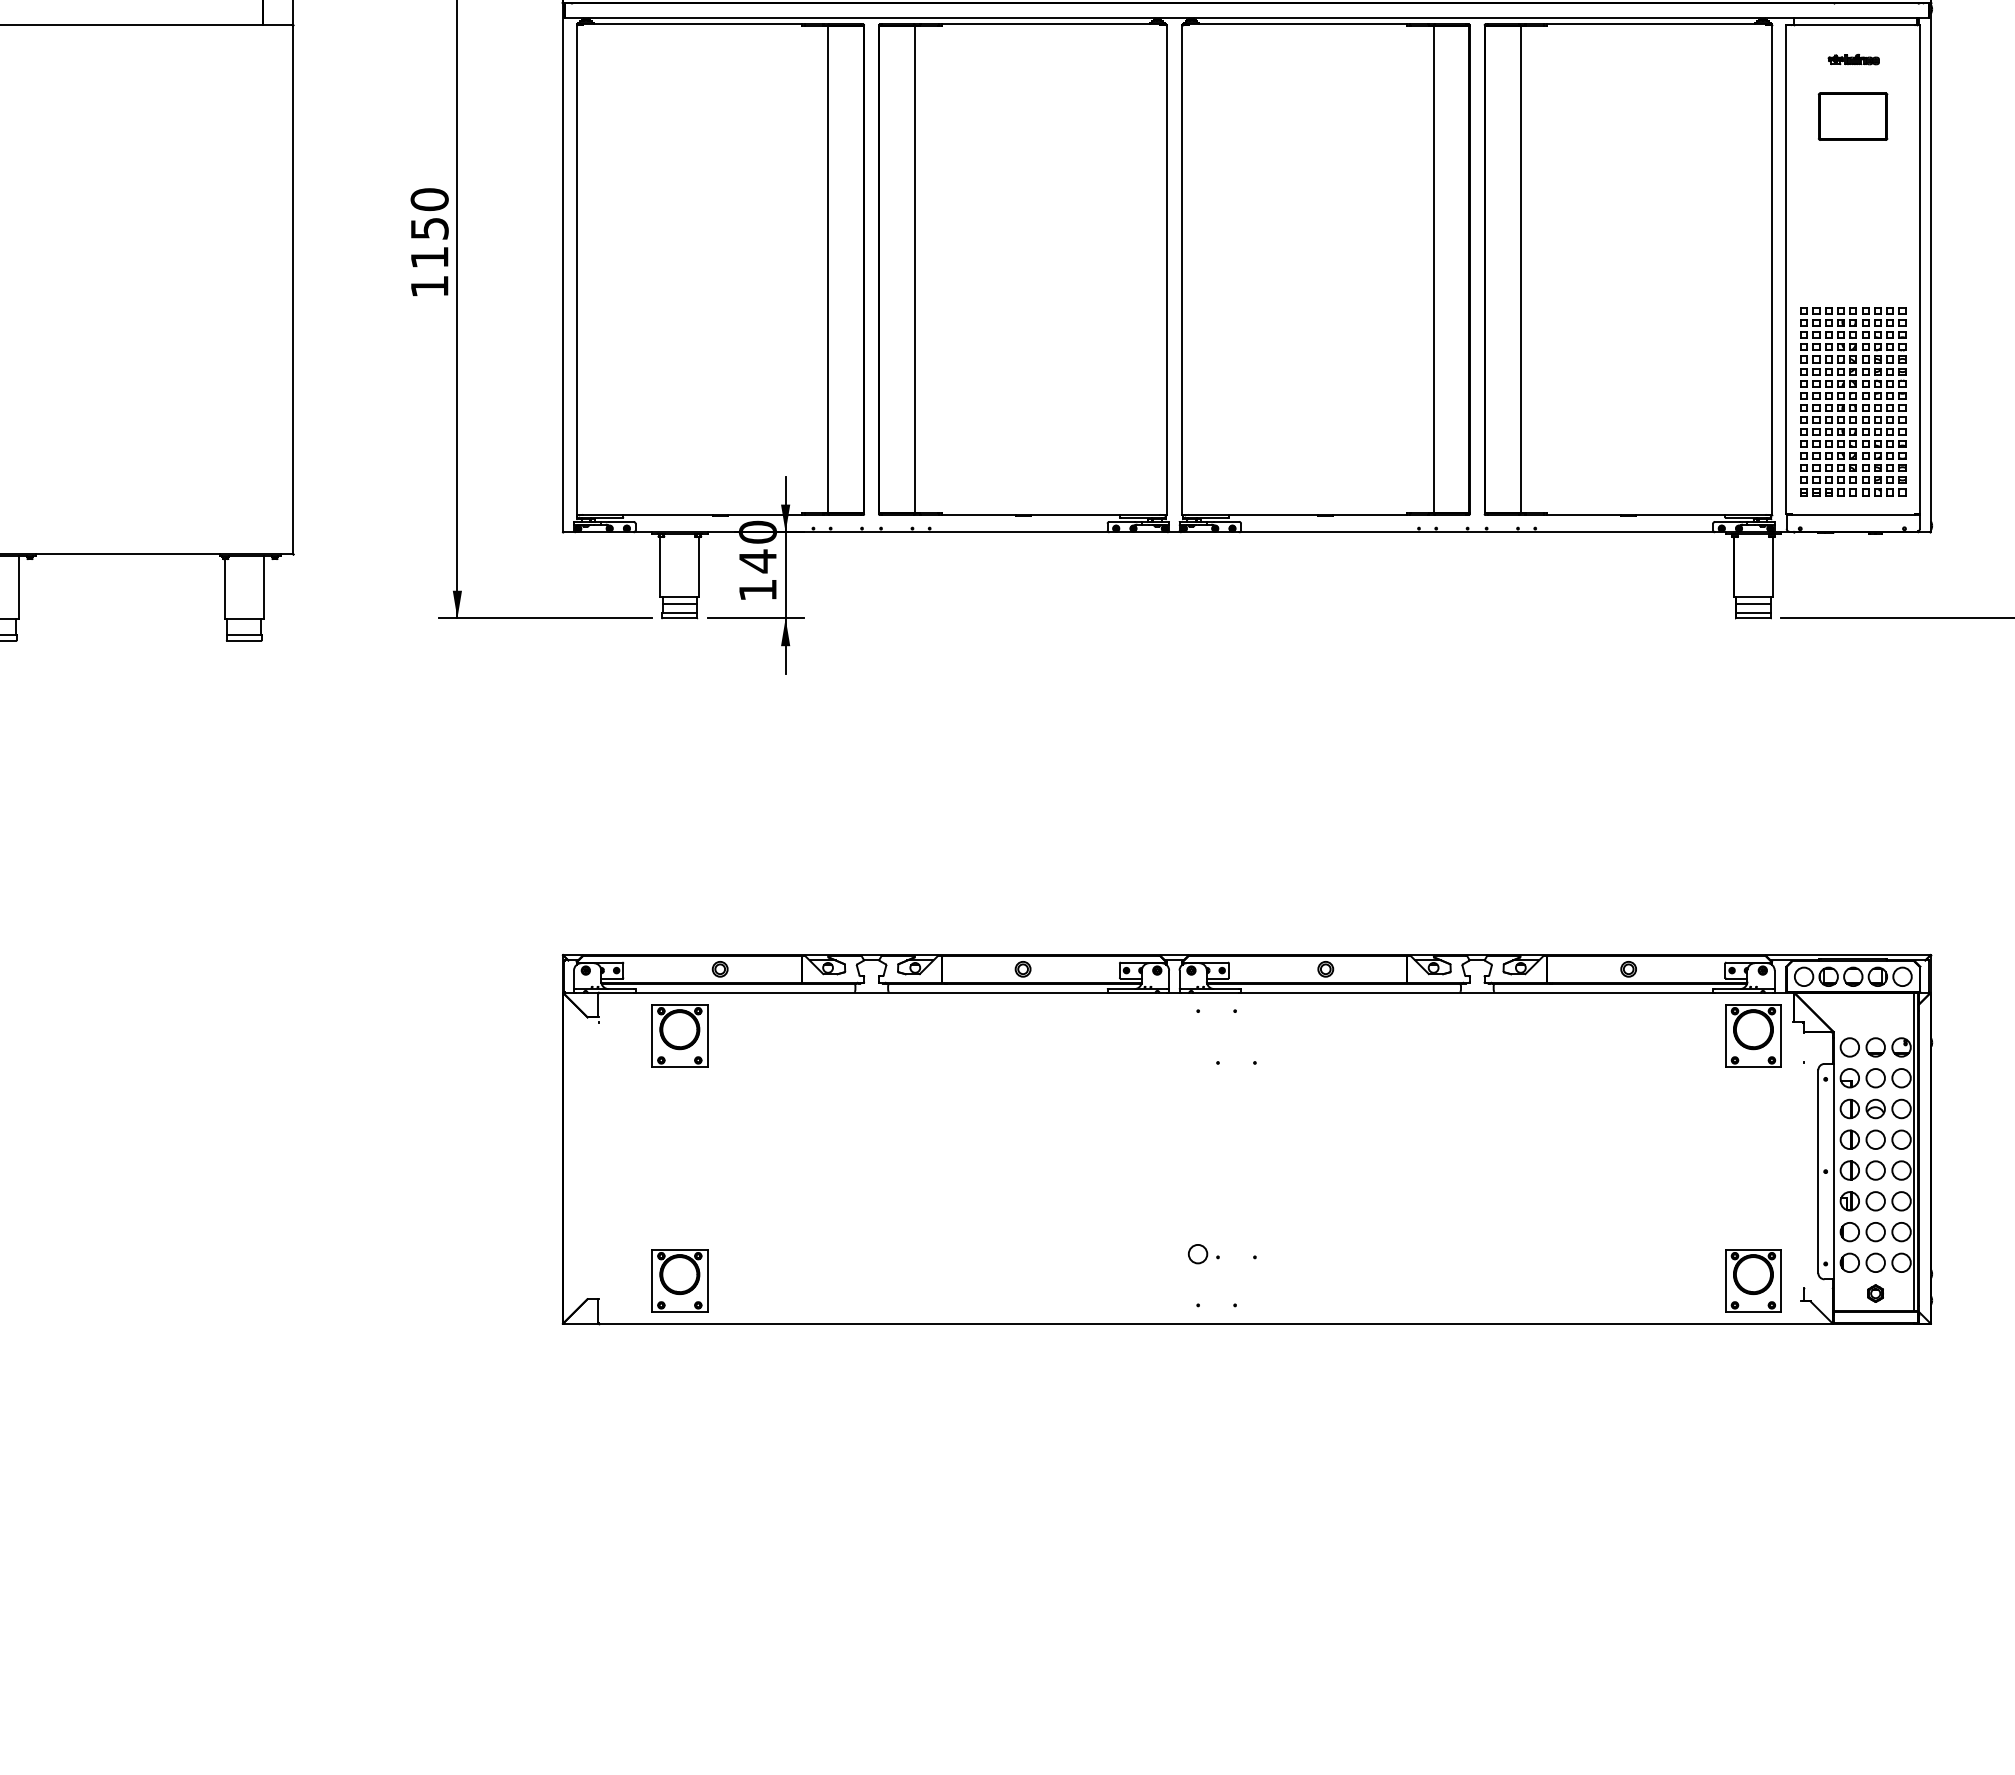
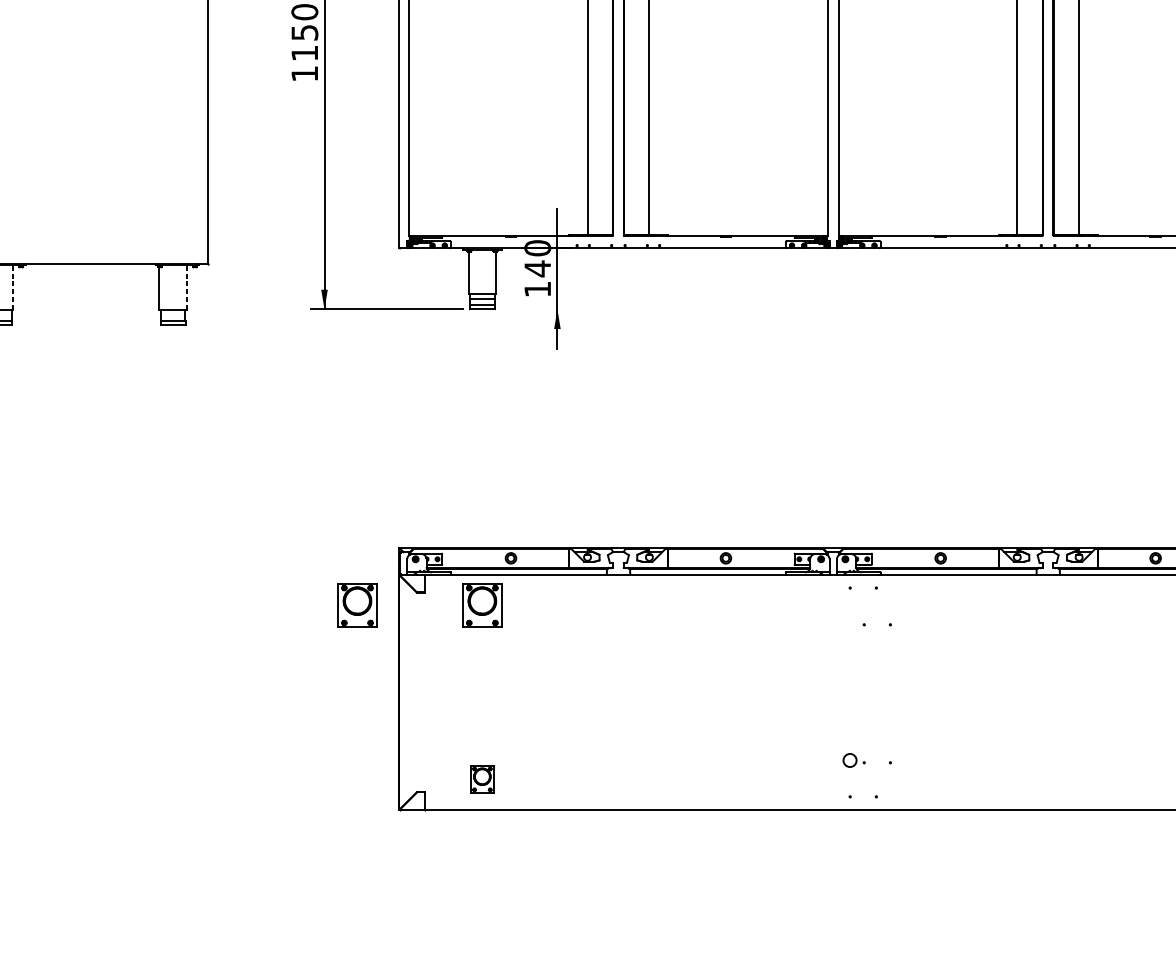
fill: (785, 518) -> (557, 238), removed
line: (18, 587) -> (13, 287), solid -> dashed
line: (263, 587) -> (186, 287), solid -> dashed
line: (755, 618) -> (536, 309), removed
part: (503, 1035) -> (357, 605), added
part: (679, 1280) -> (482, 779), size x0.6

